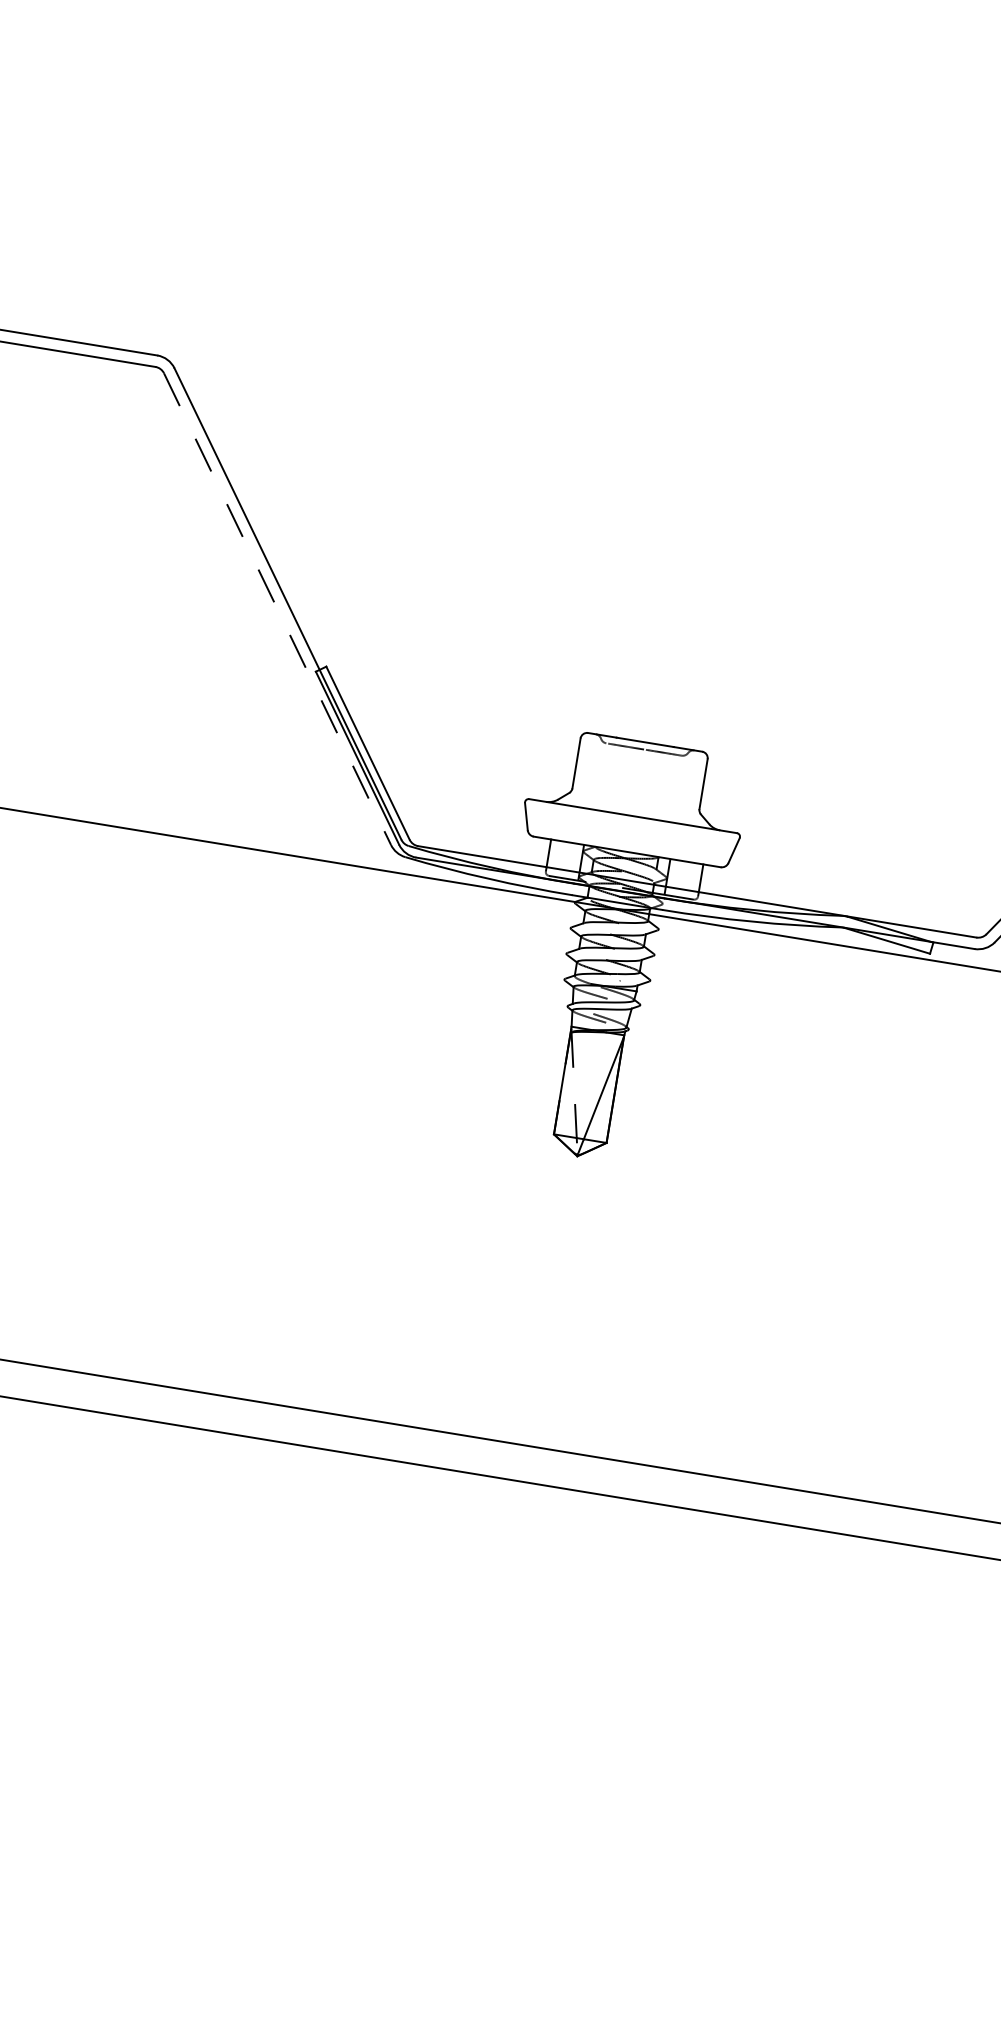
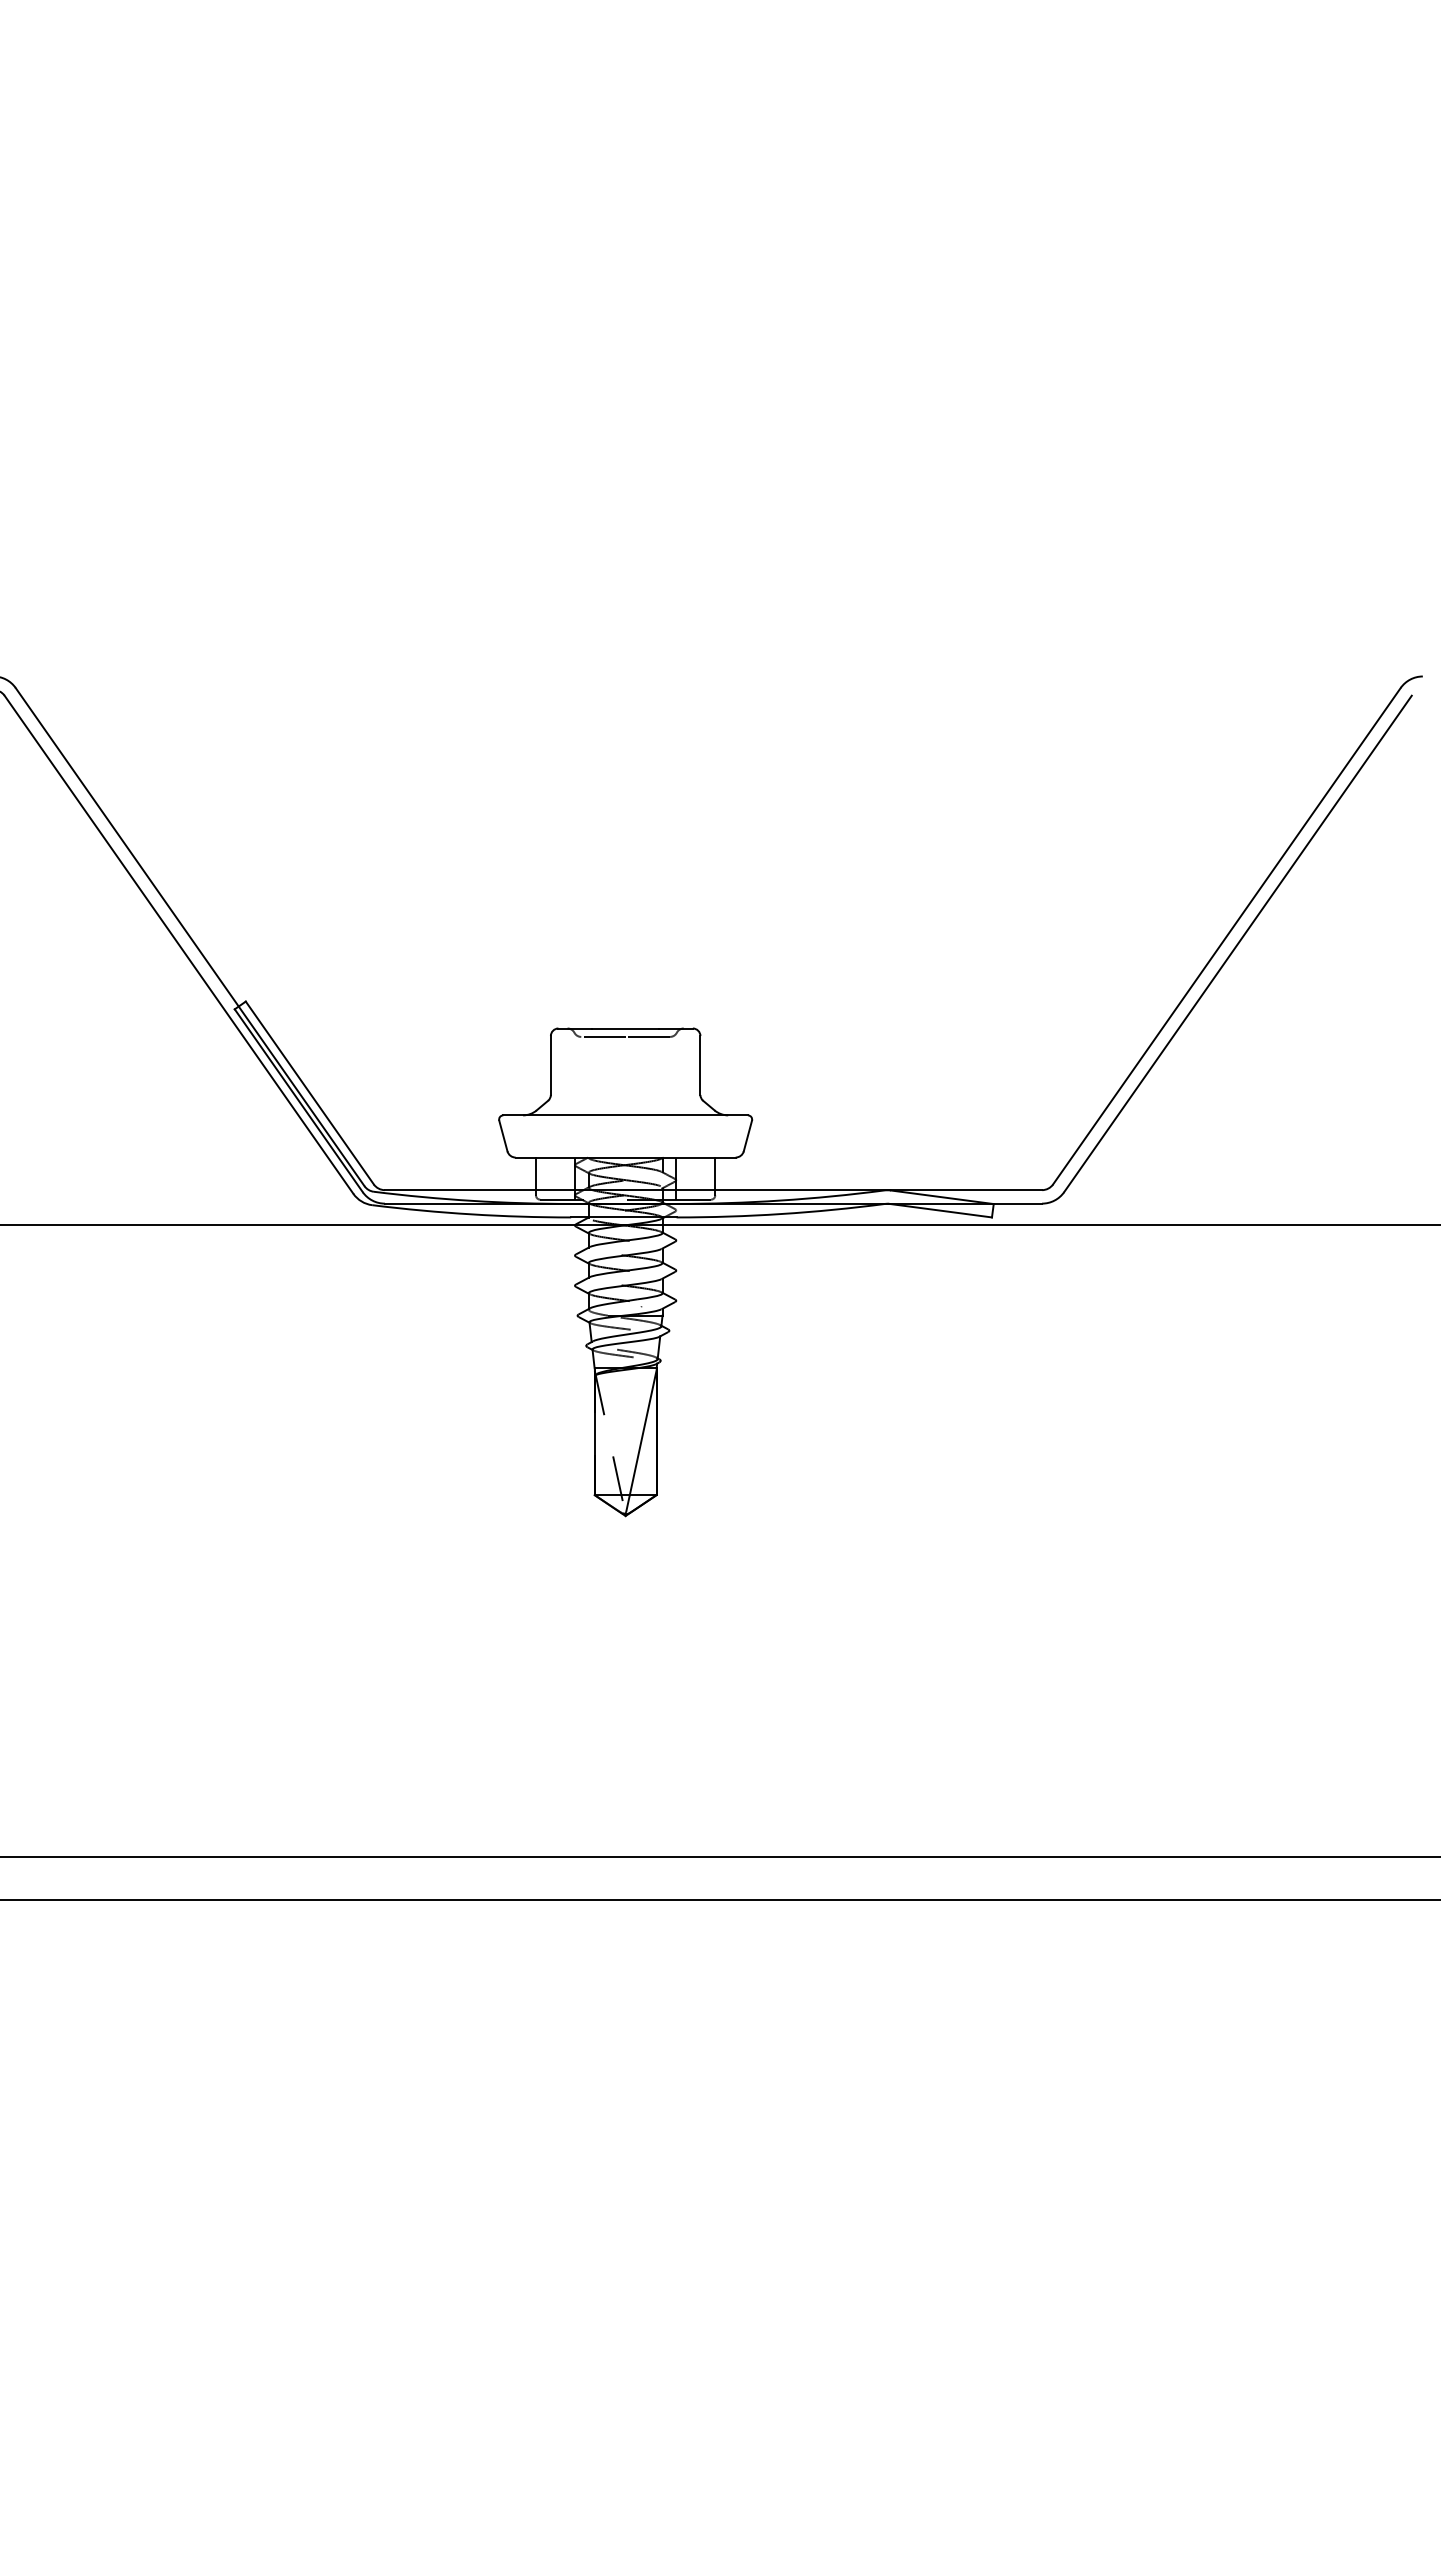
line: (277, 609) -> (179, 945), dashed -> solid

